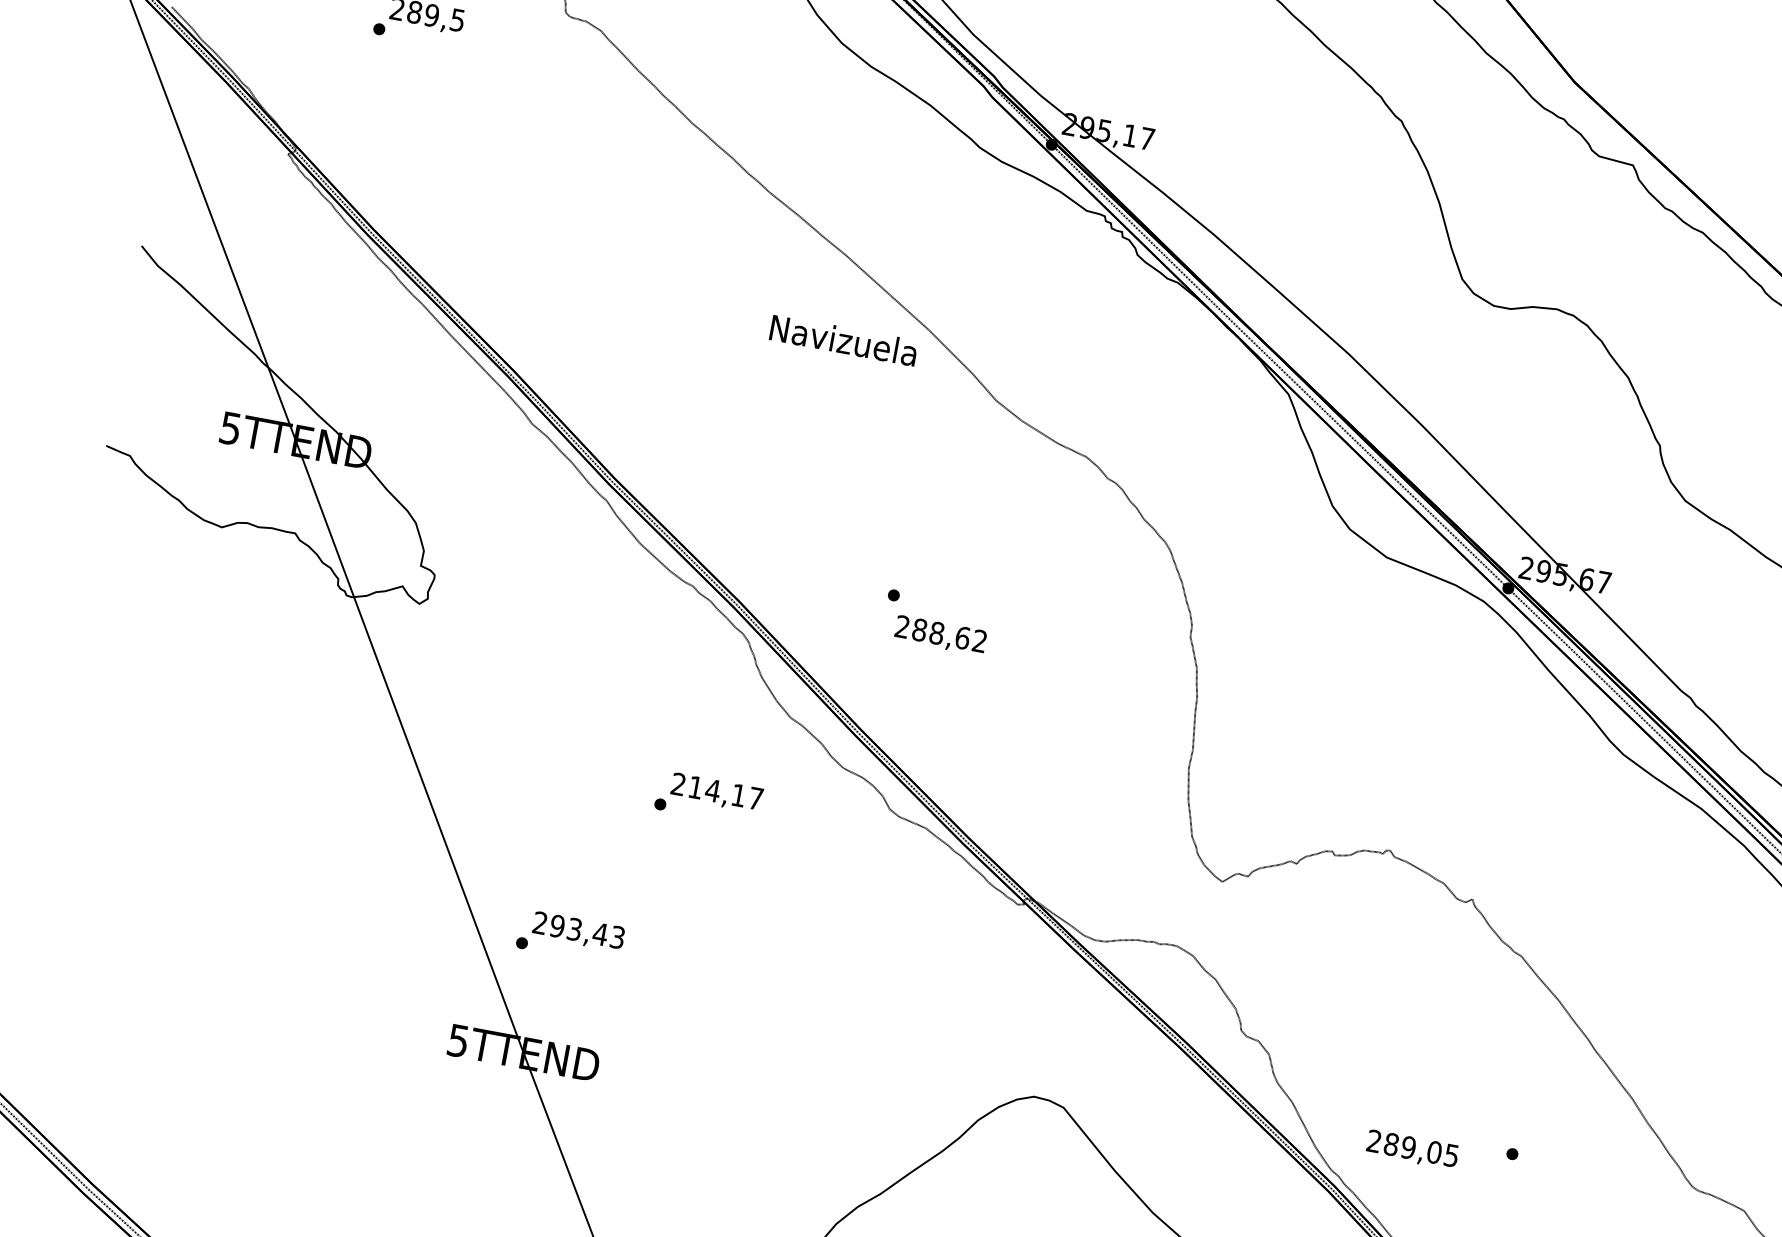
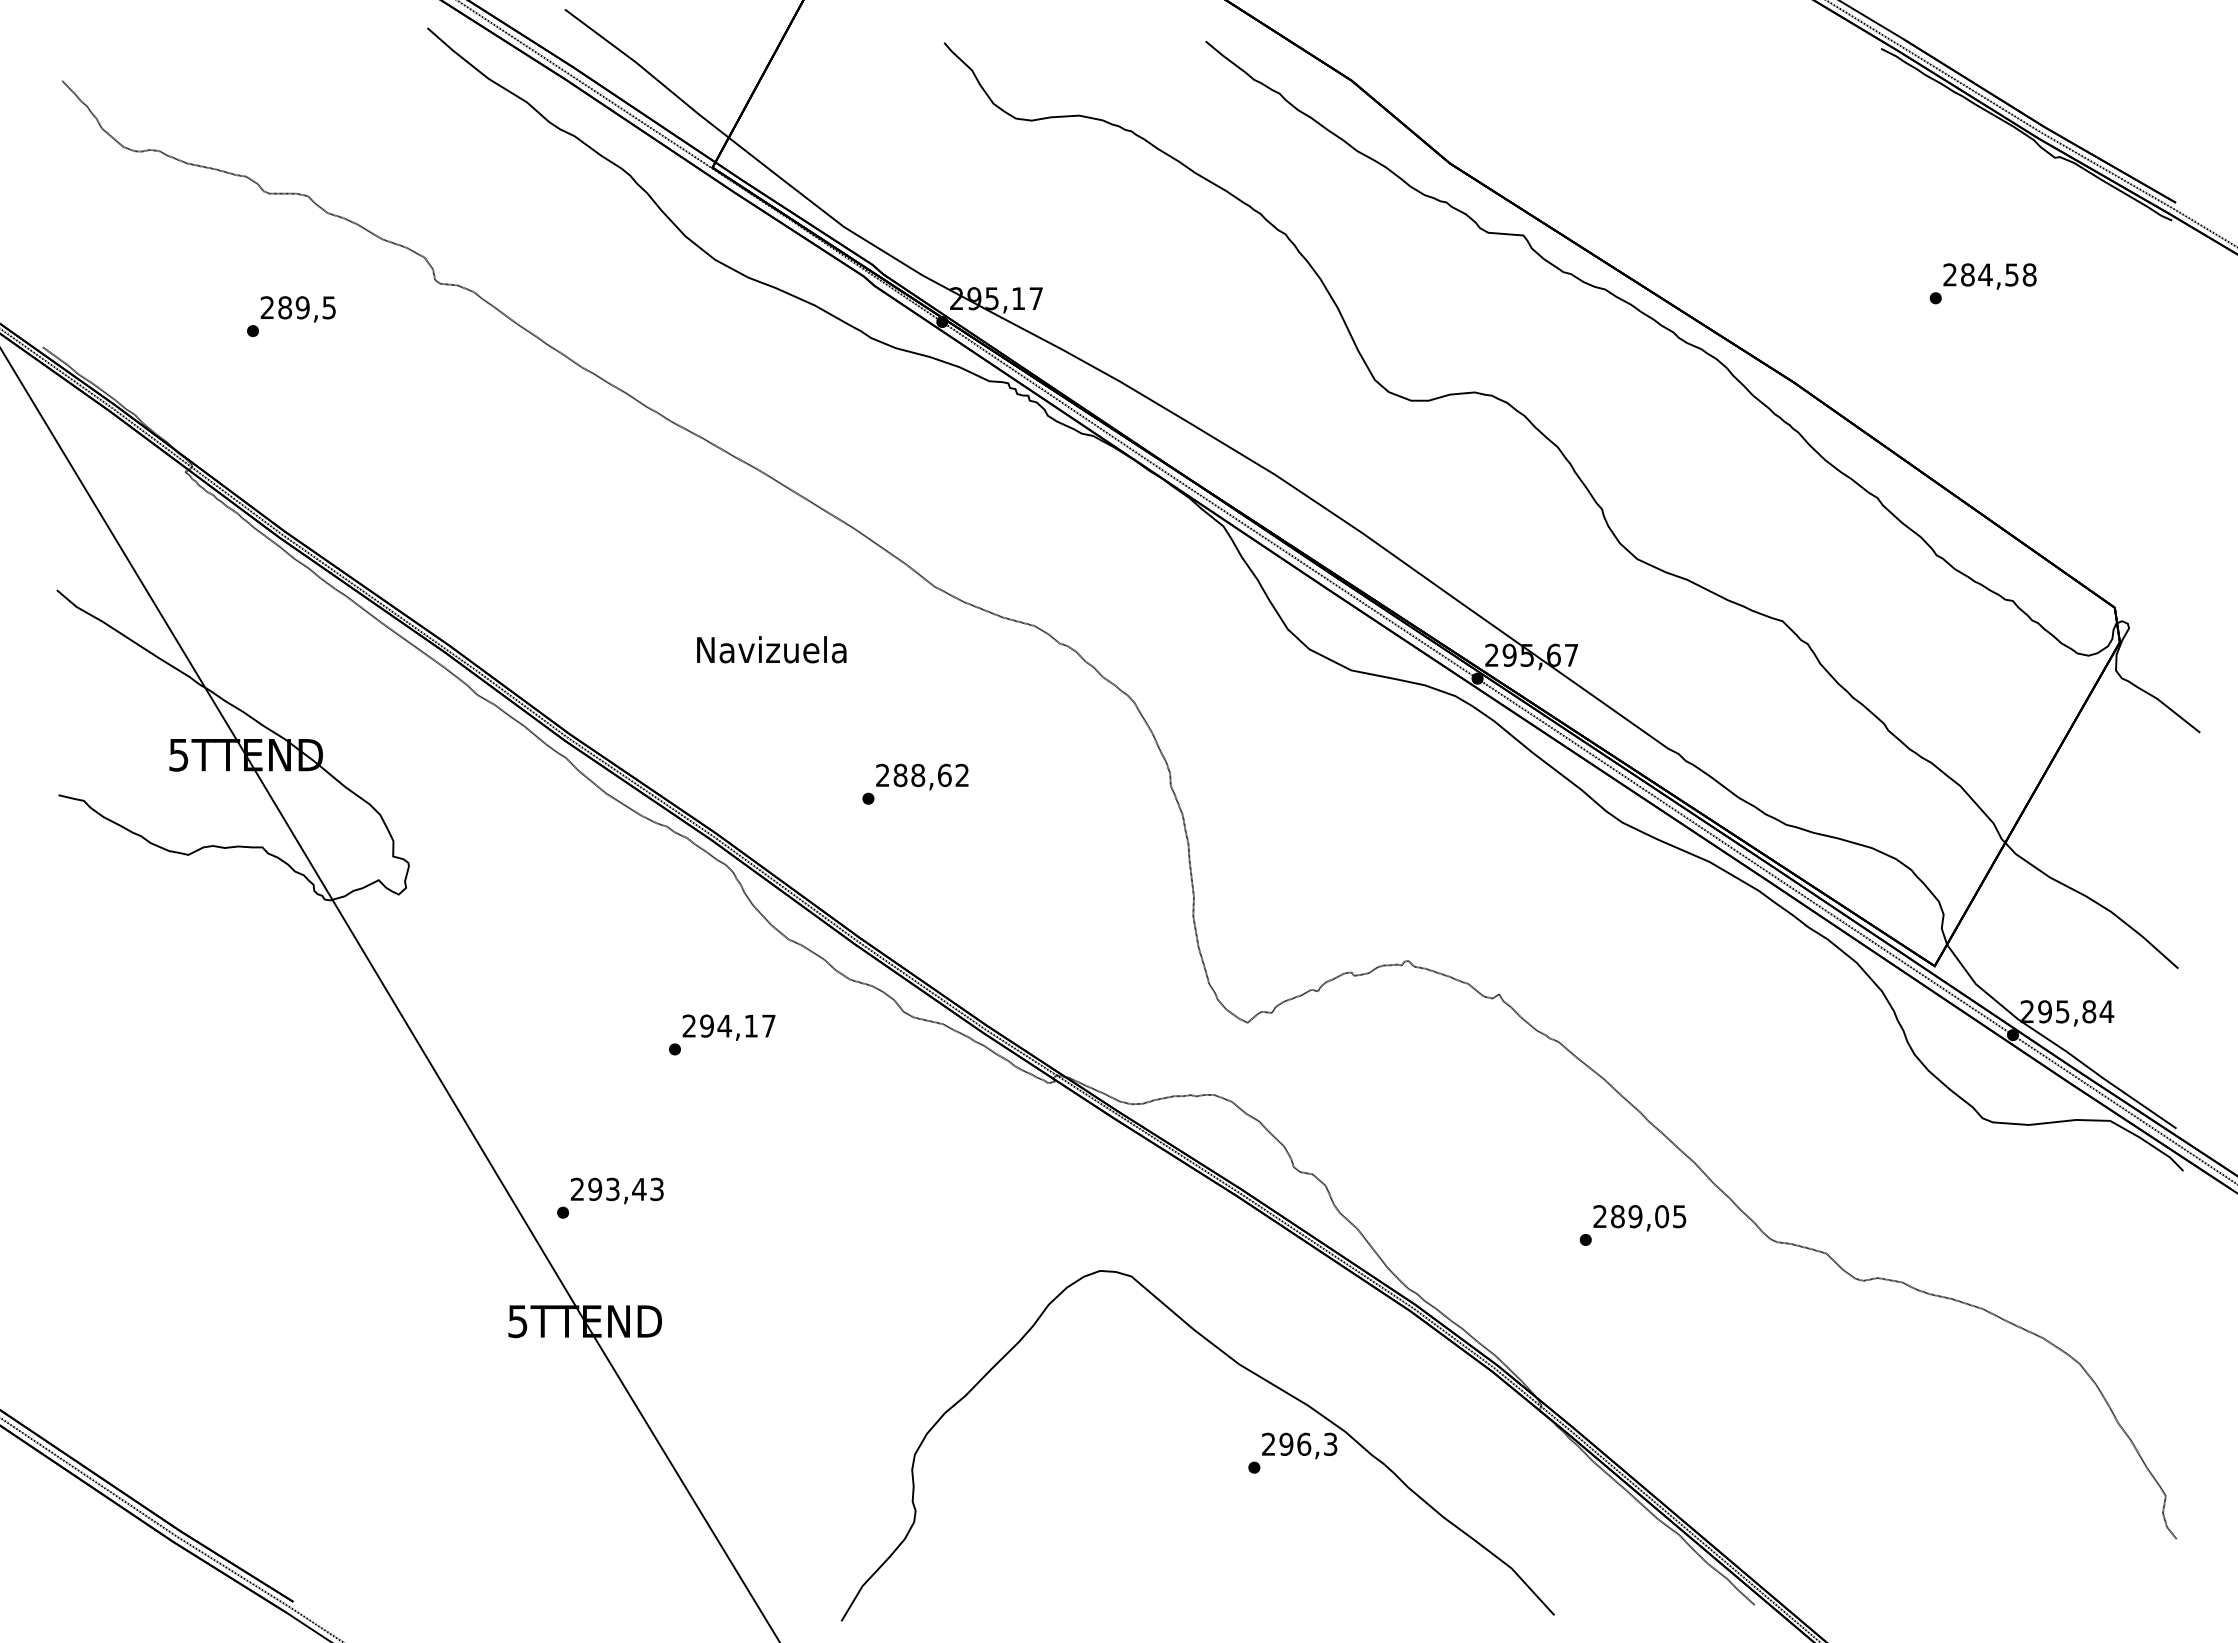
text: (843, 340) -> (771, 649), moved
text: (940, 635) -> (922, 776), moved
text: (695, 786) -> (706, 1025), 214,17 -> 294,17
text: (1412, 1150) -> (1639, 1218), moved

